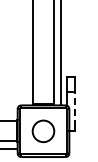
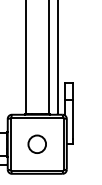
line: (74, 109) -> (72, 119), dashed -> solid
circle: (43, 130) -> (37, 143), size x0.71

